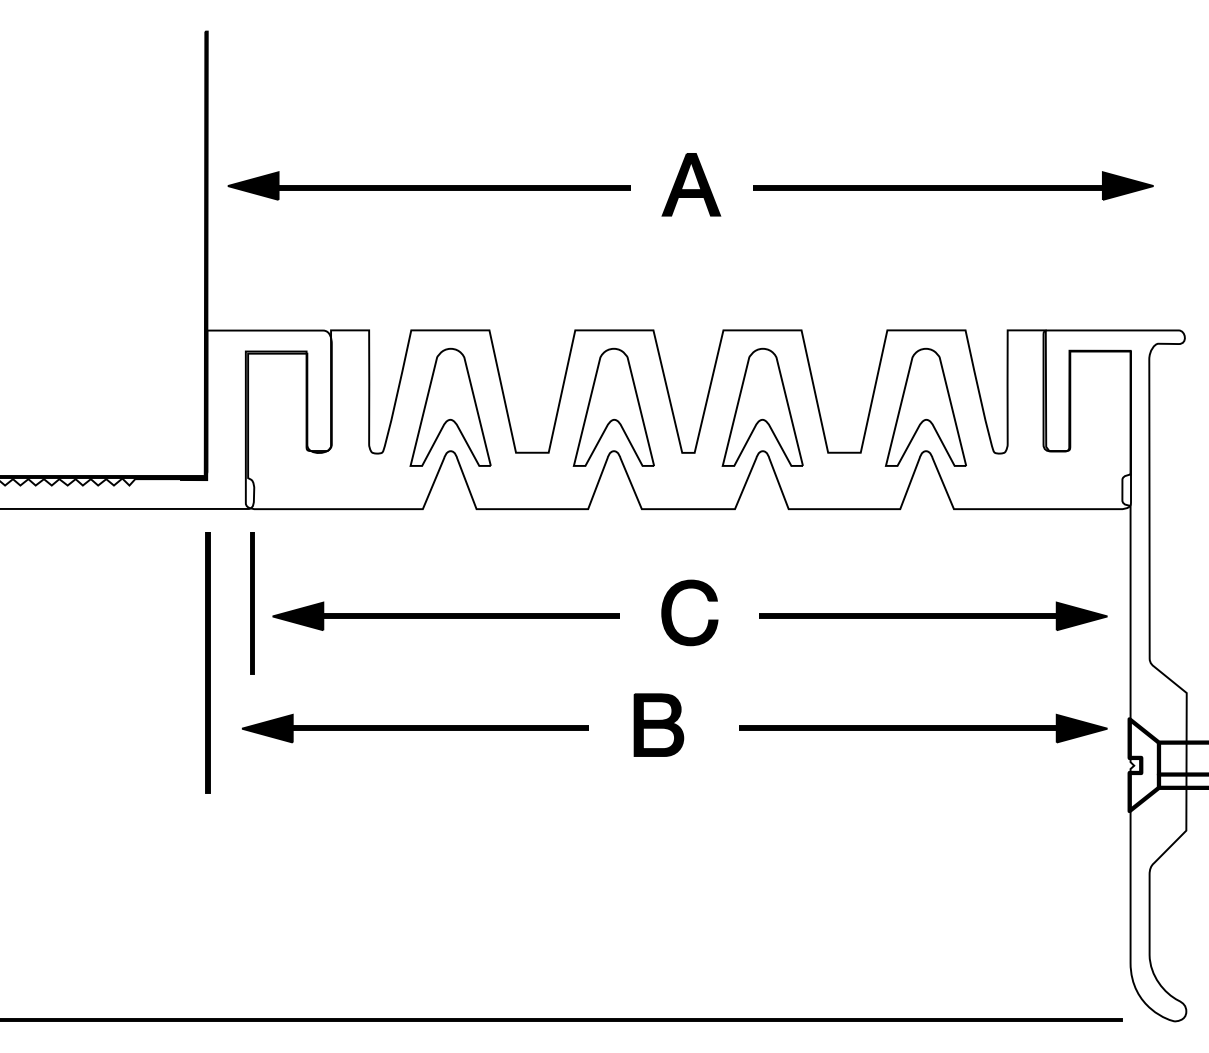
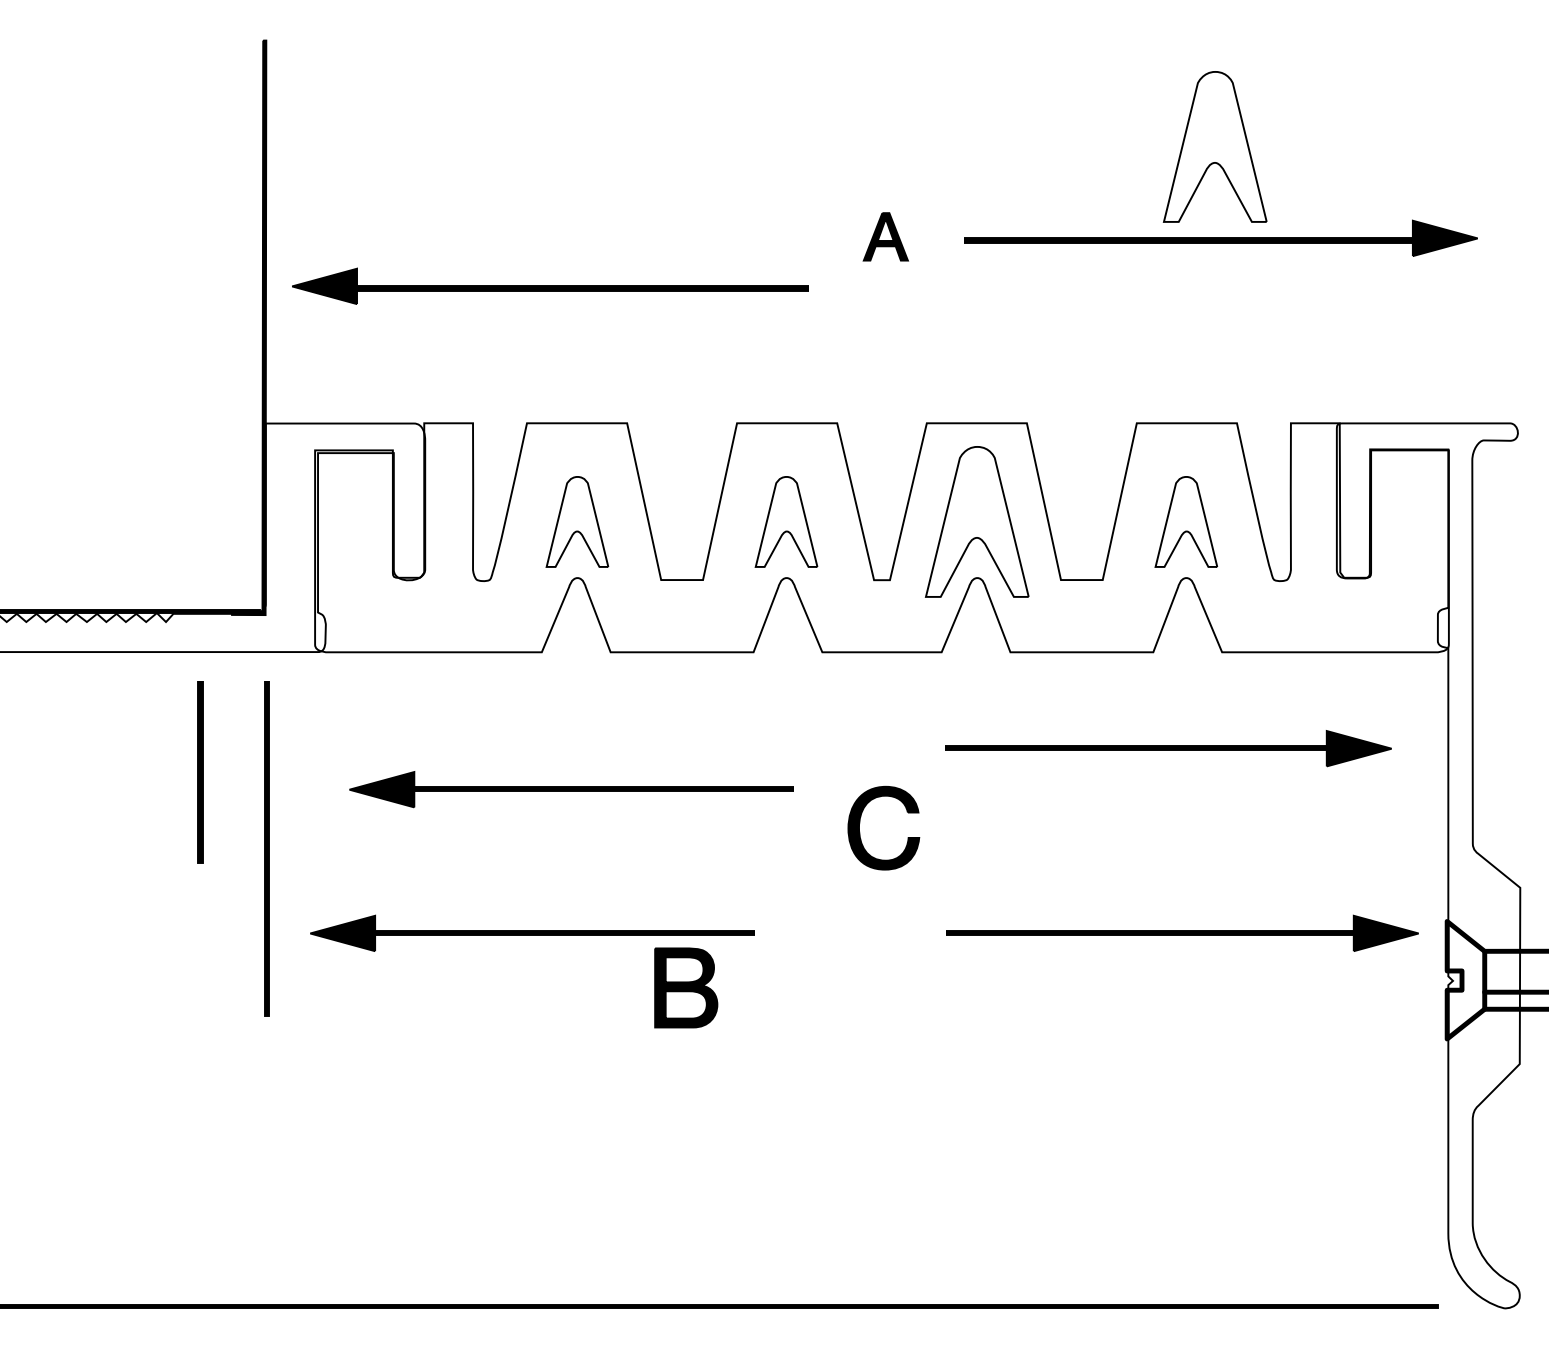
part: (948, 114) -> (1214, 146), added
part: (691, 184) -> (885, 236), size x0.6
part: (429, 185) -> (550, 285), moved
part: (450, 407) -> (577, 521), size x0.6
part: (613, 407) -> (786, 521), size x0.6
part: (926, 407) -> (1186, 521), size x0.6
part: (252, 603) -> (200, 772), moved
part: (671, 609) -> (860, 823), moved
part: (933, 616) -> (1168, 748), moved
part: (659, 724) -> (686, 987), moved

